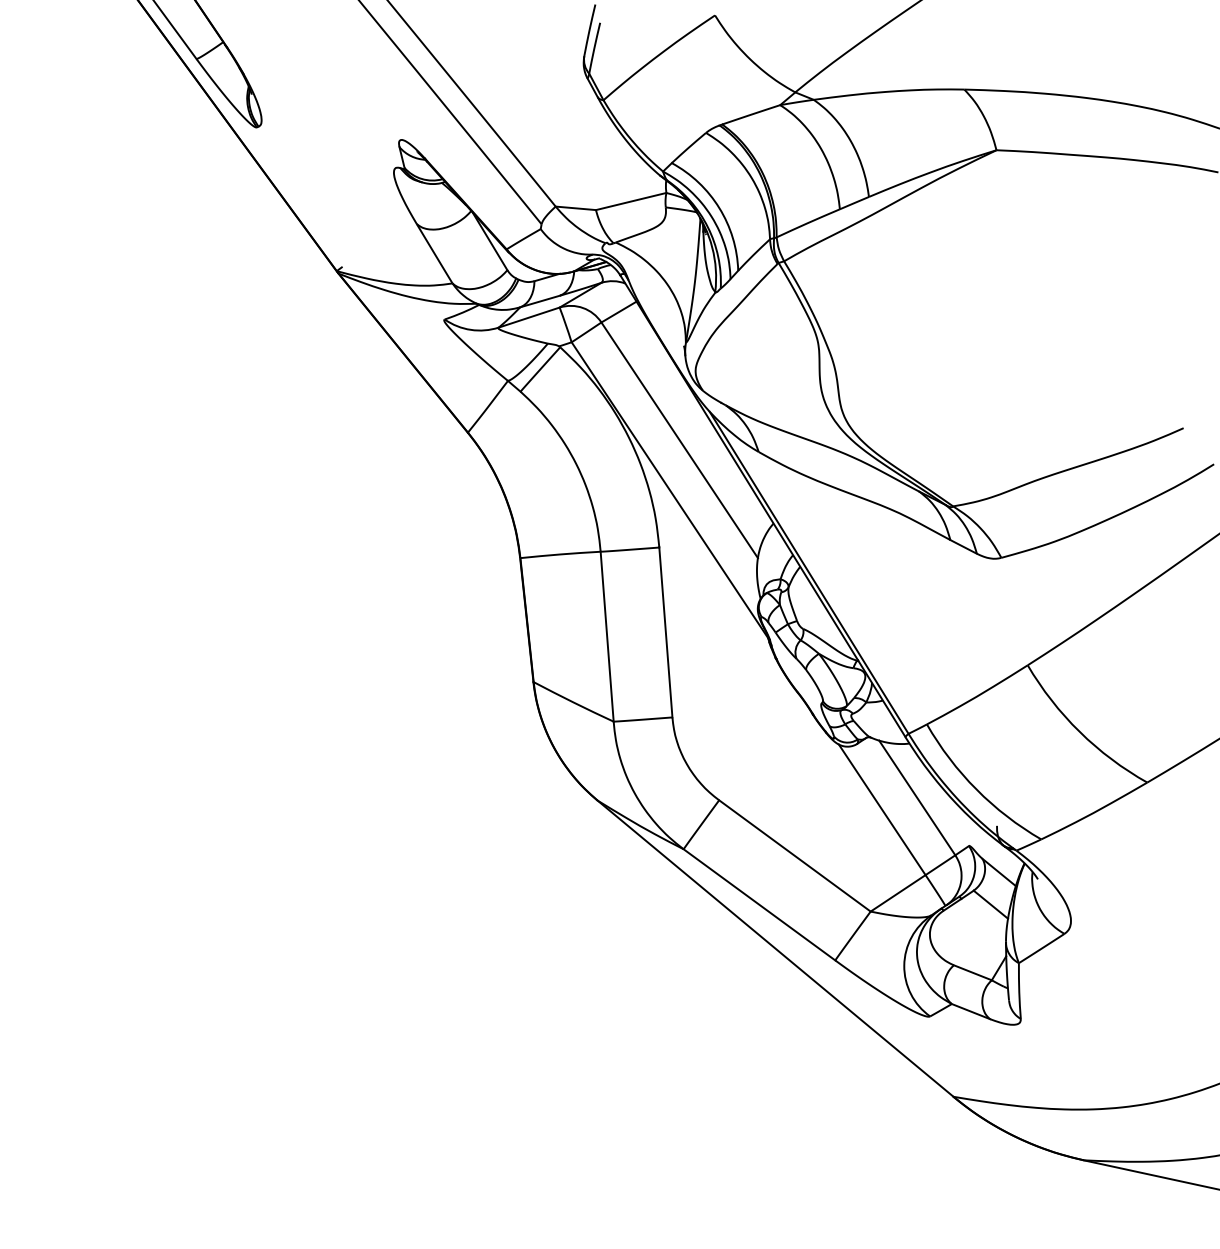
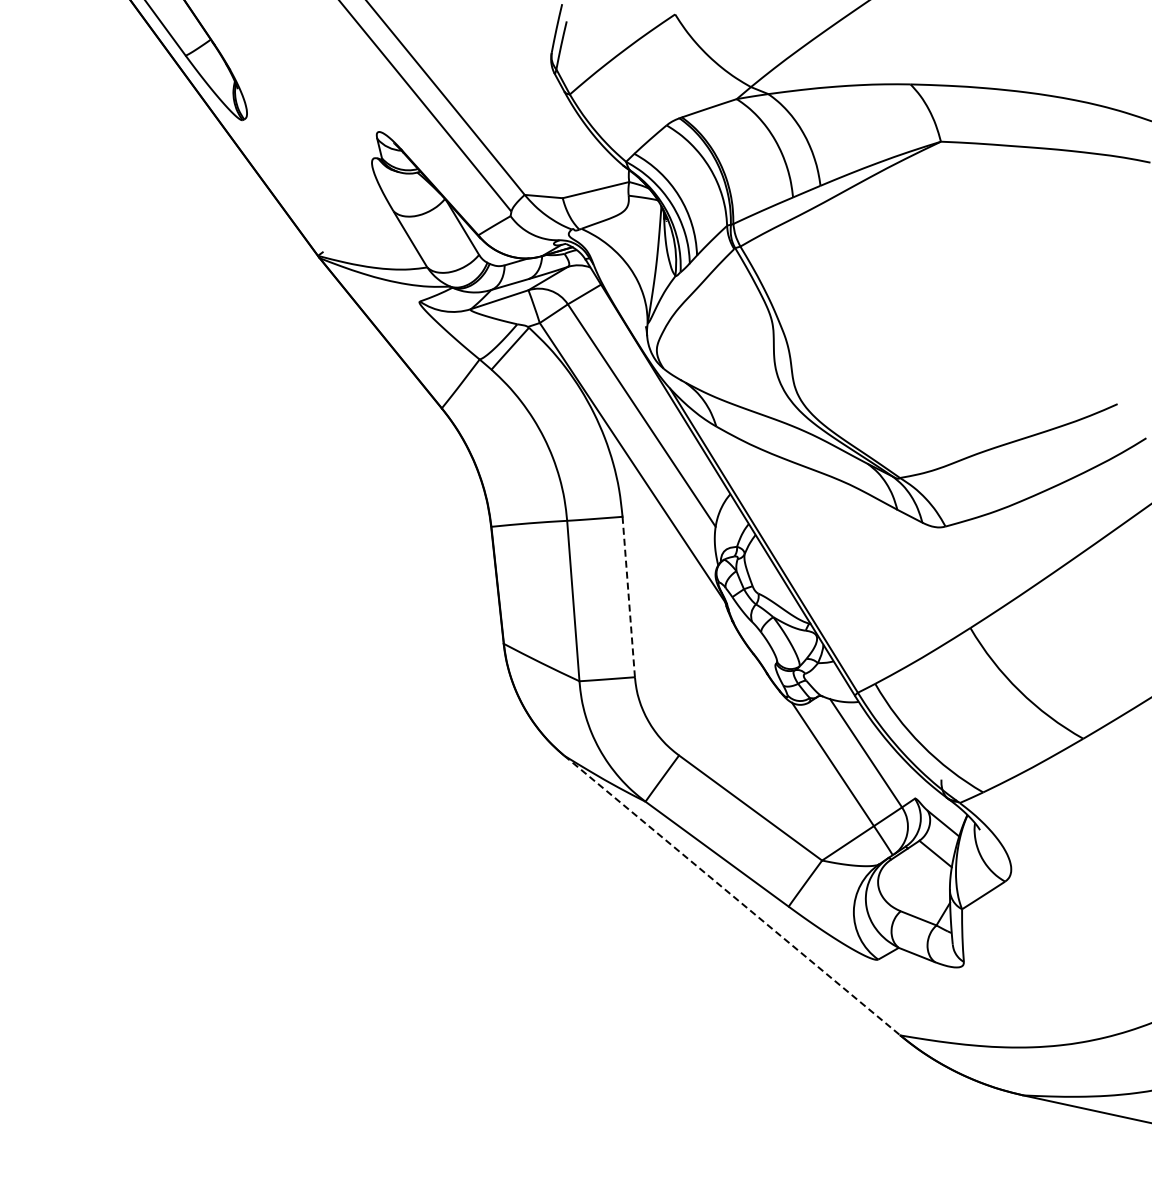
line: (665, 632) -> (628, 597), solid -> dashed
line: (775, 948) -> (732, 895), solid -> dashed

